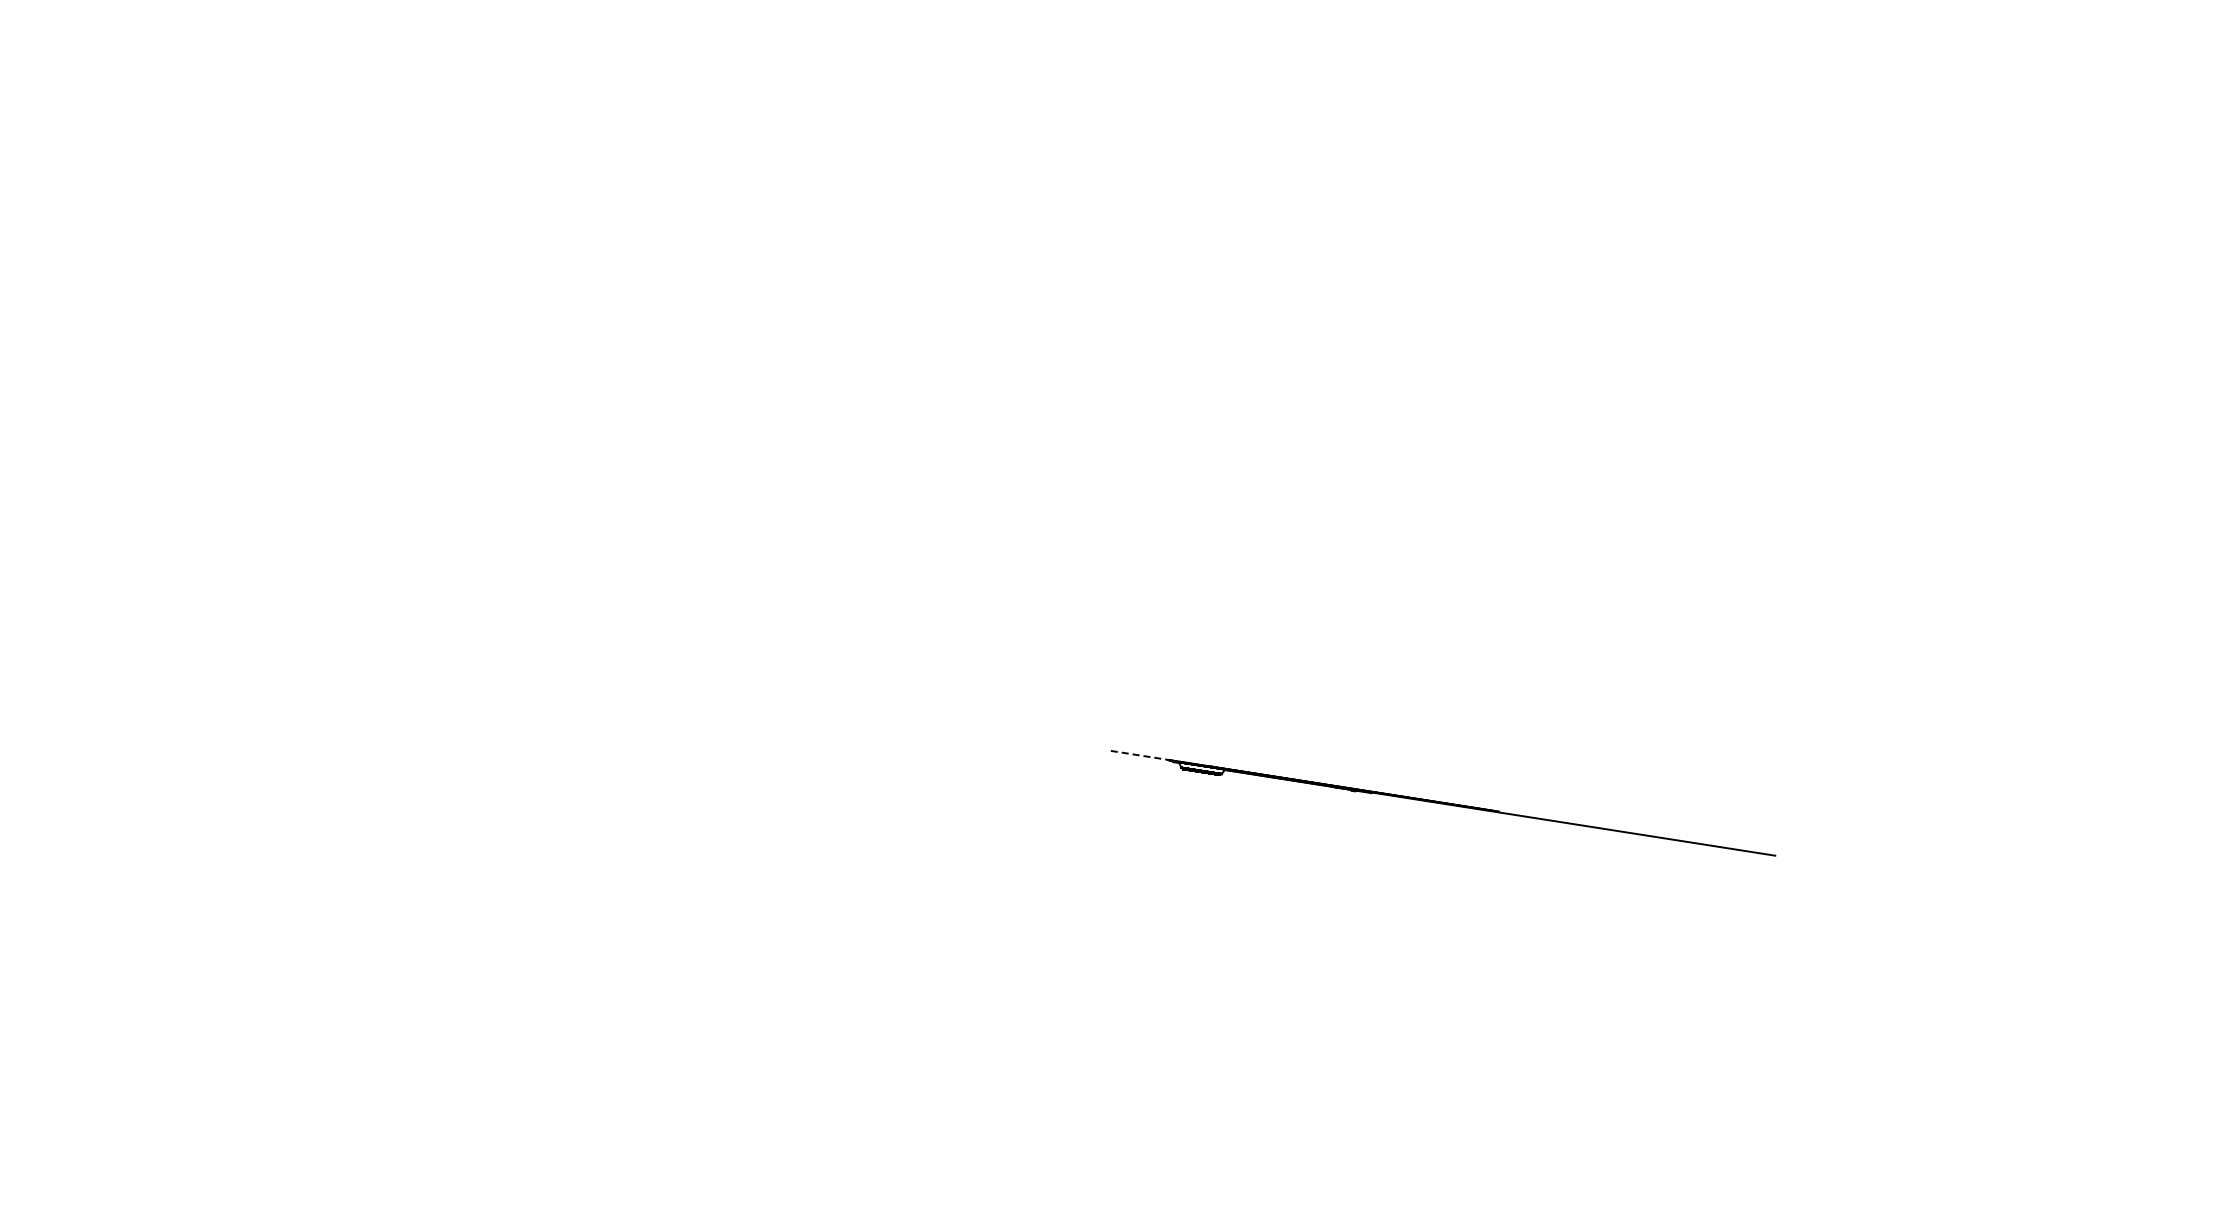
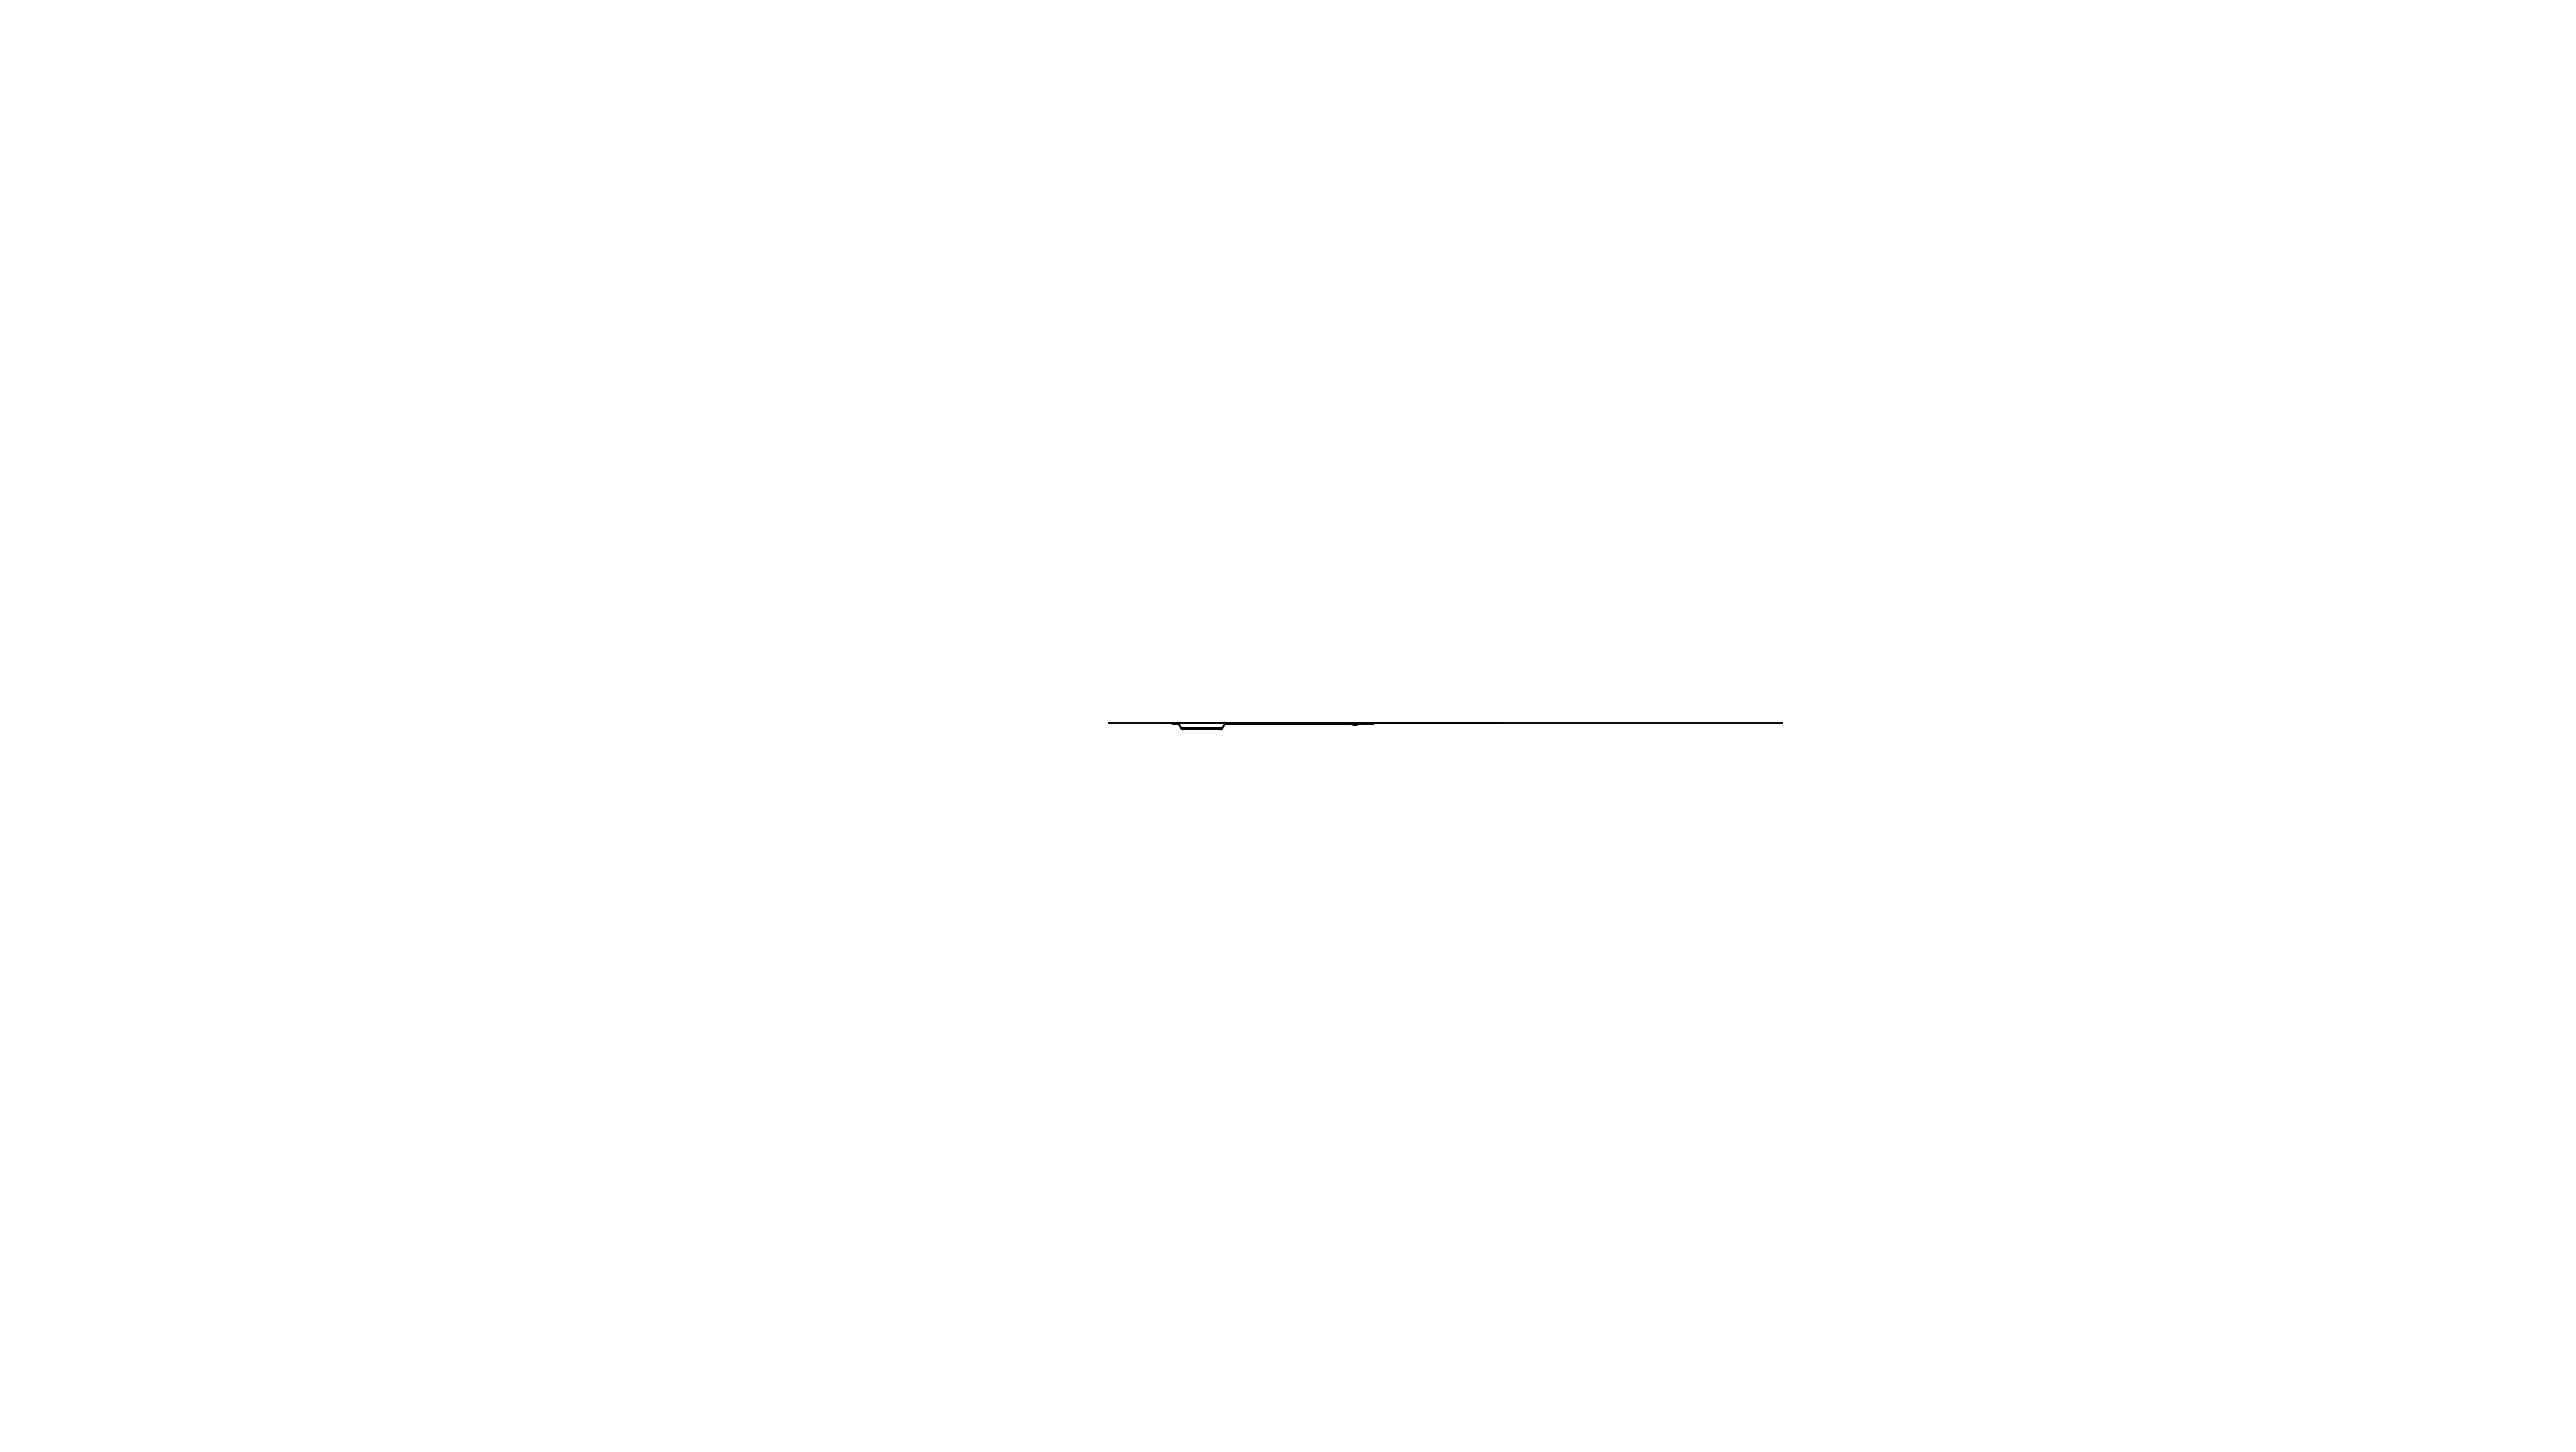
line: (1142, 755) -> (1141, 722), dashed -> solid

